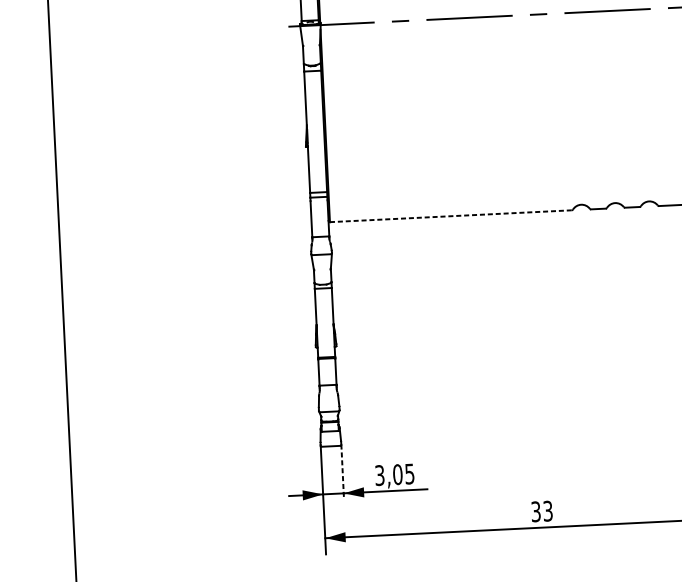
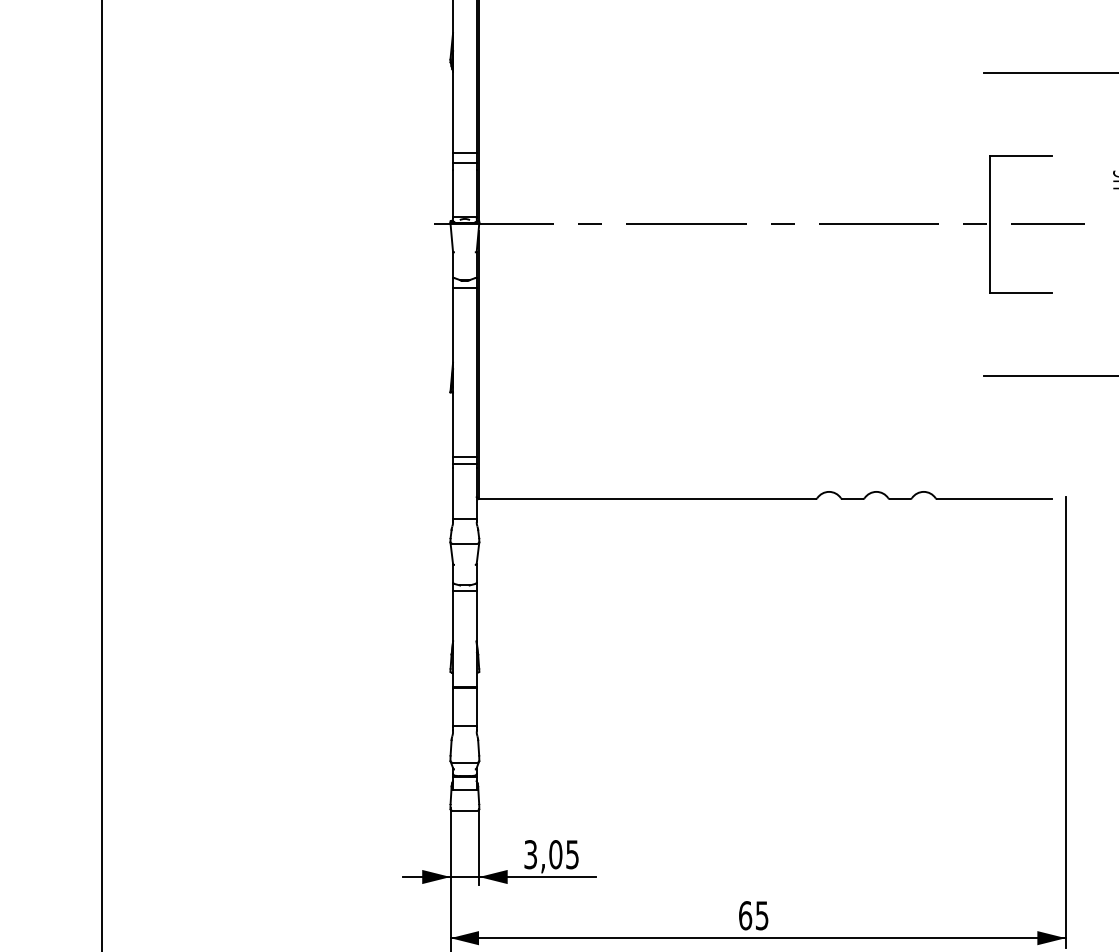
line: (451, 215) -> (647, 498), dashed -> solid
line: (342, 472) -> (479, 847), dashed -> solid
text: (541, 511) -> (753, 915), 33 -> 65

